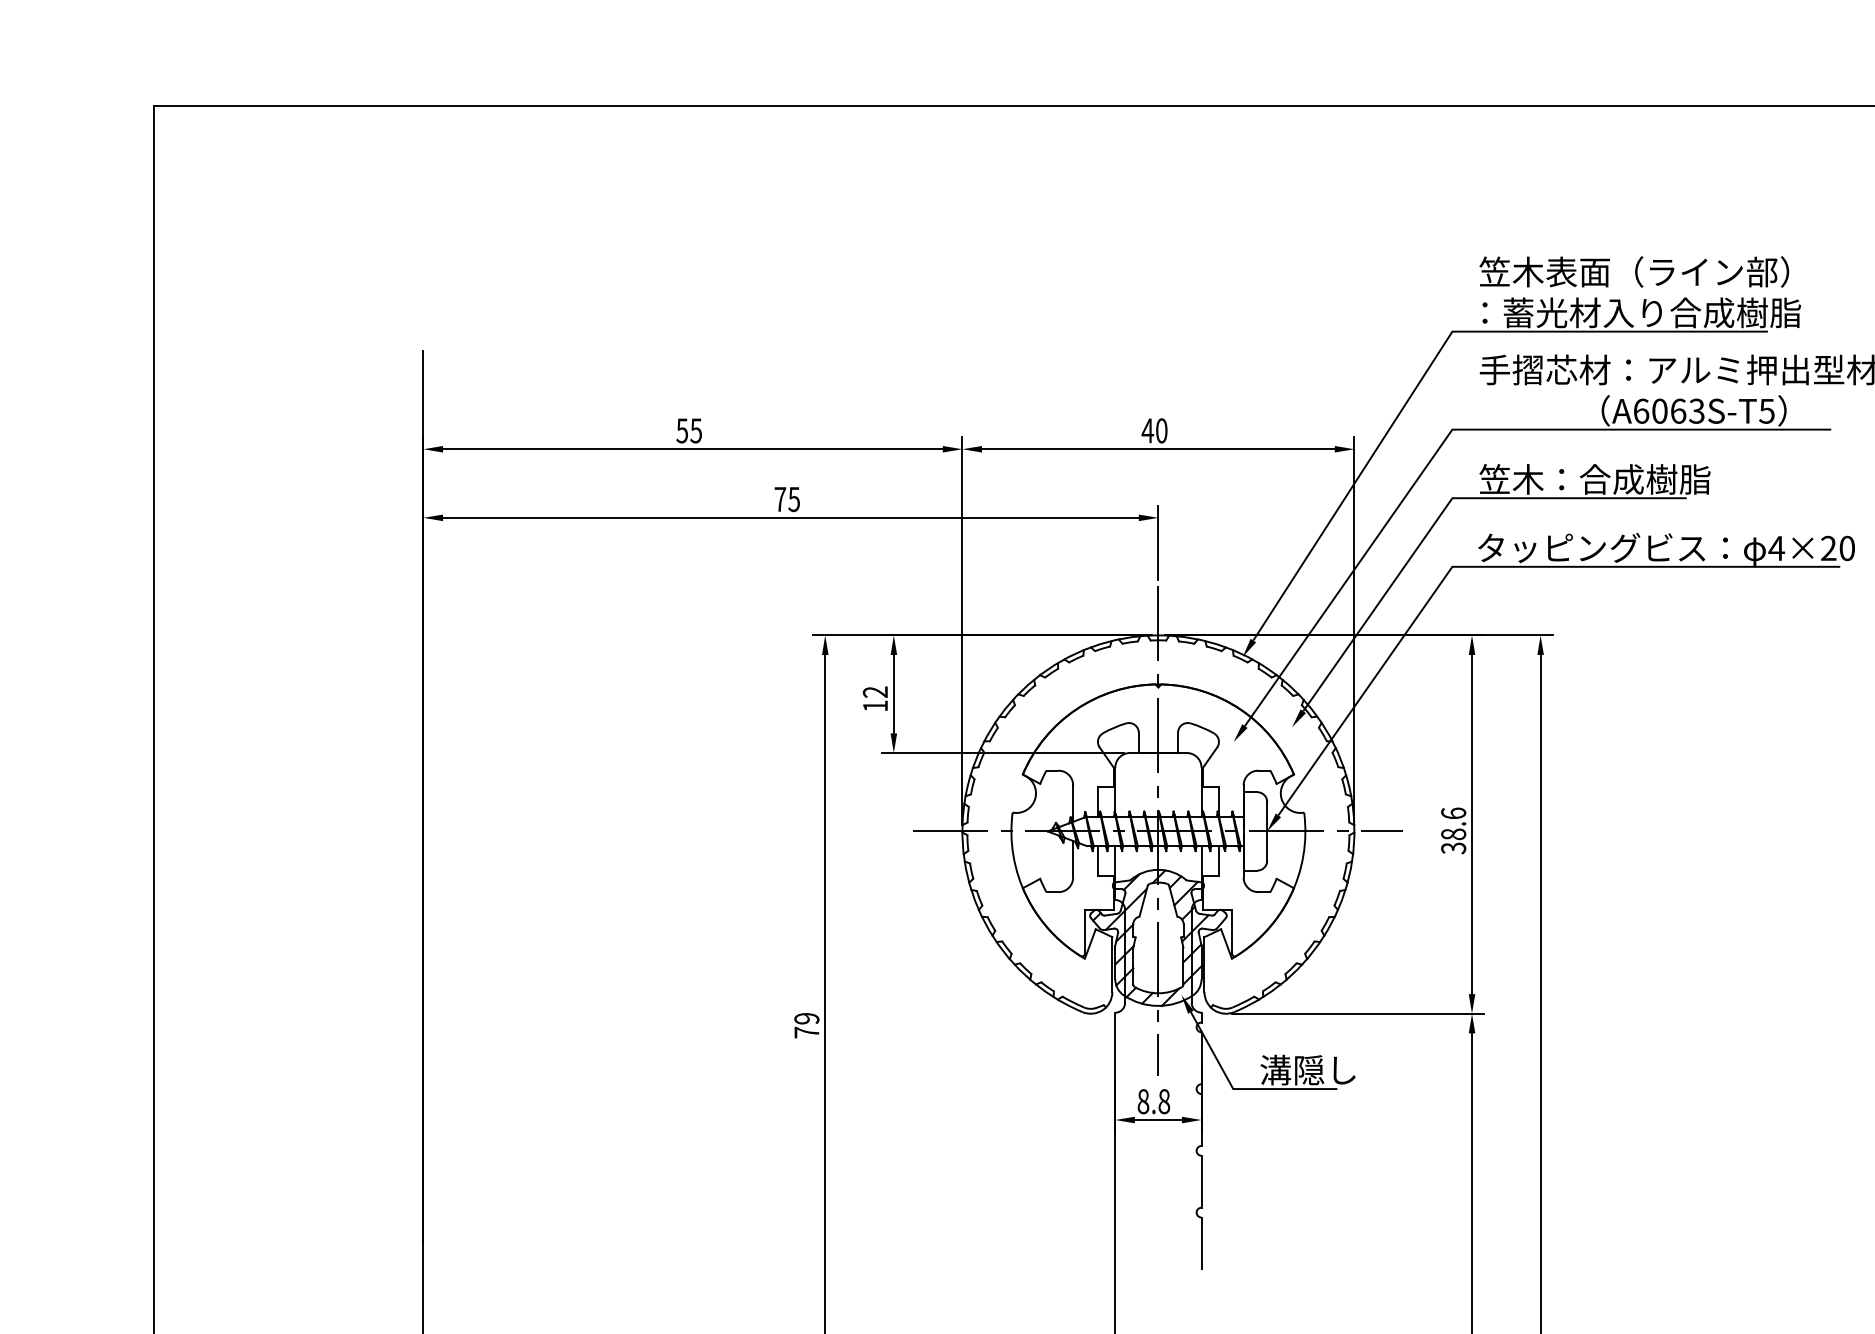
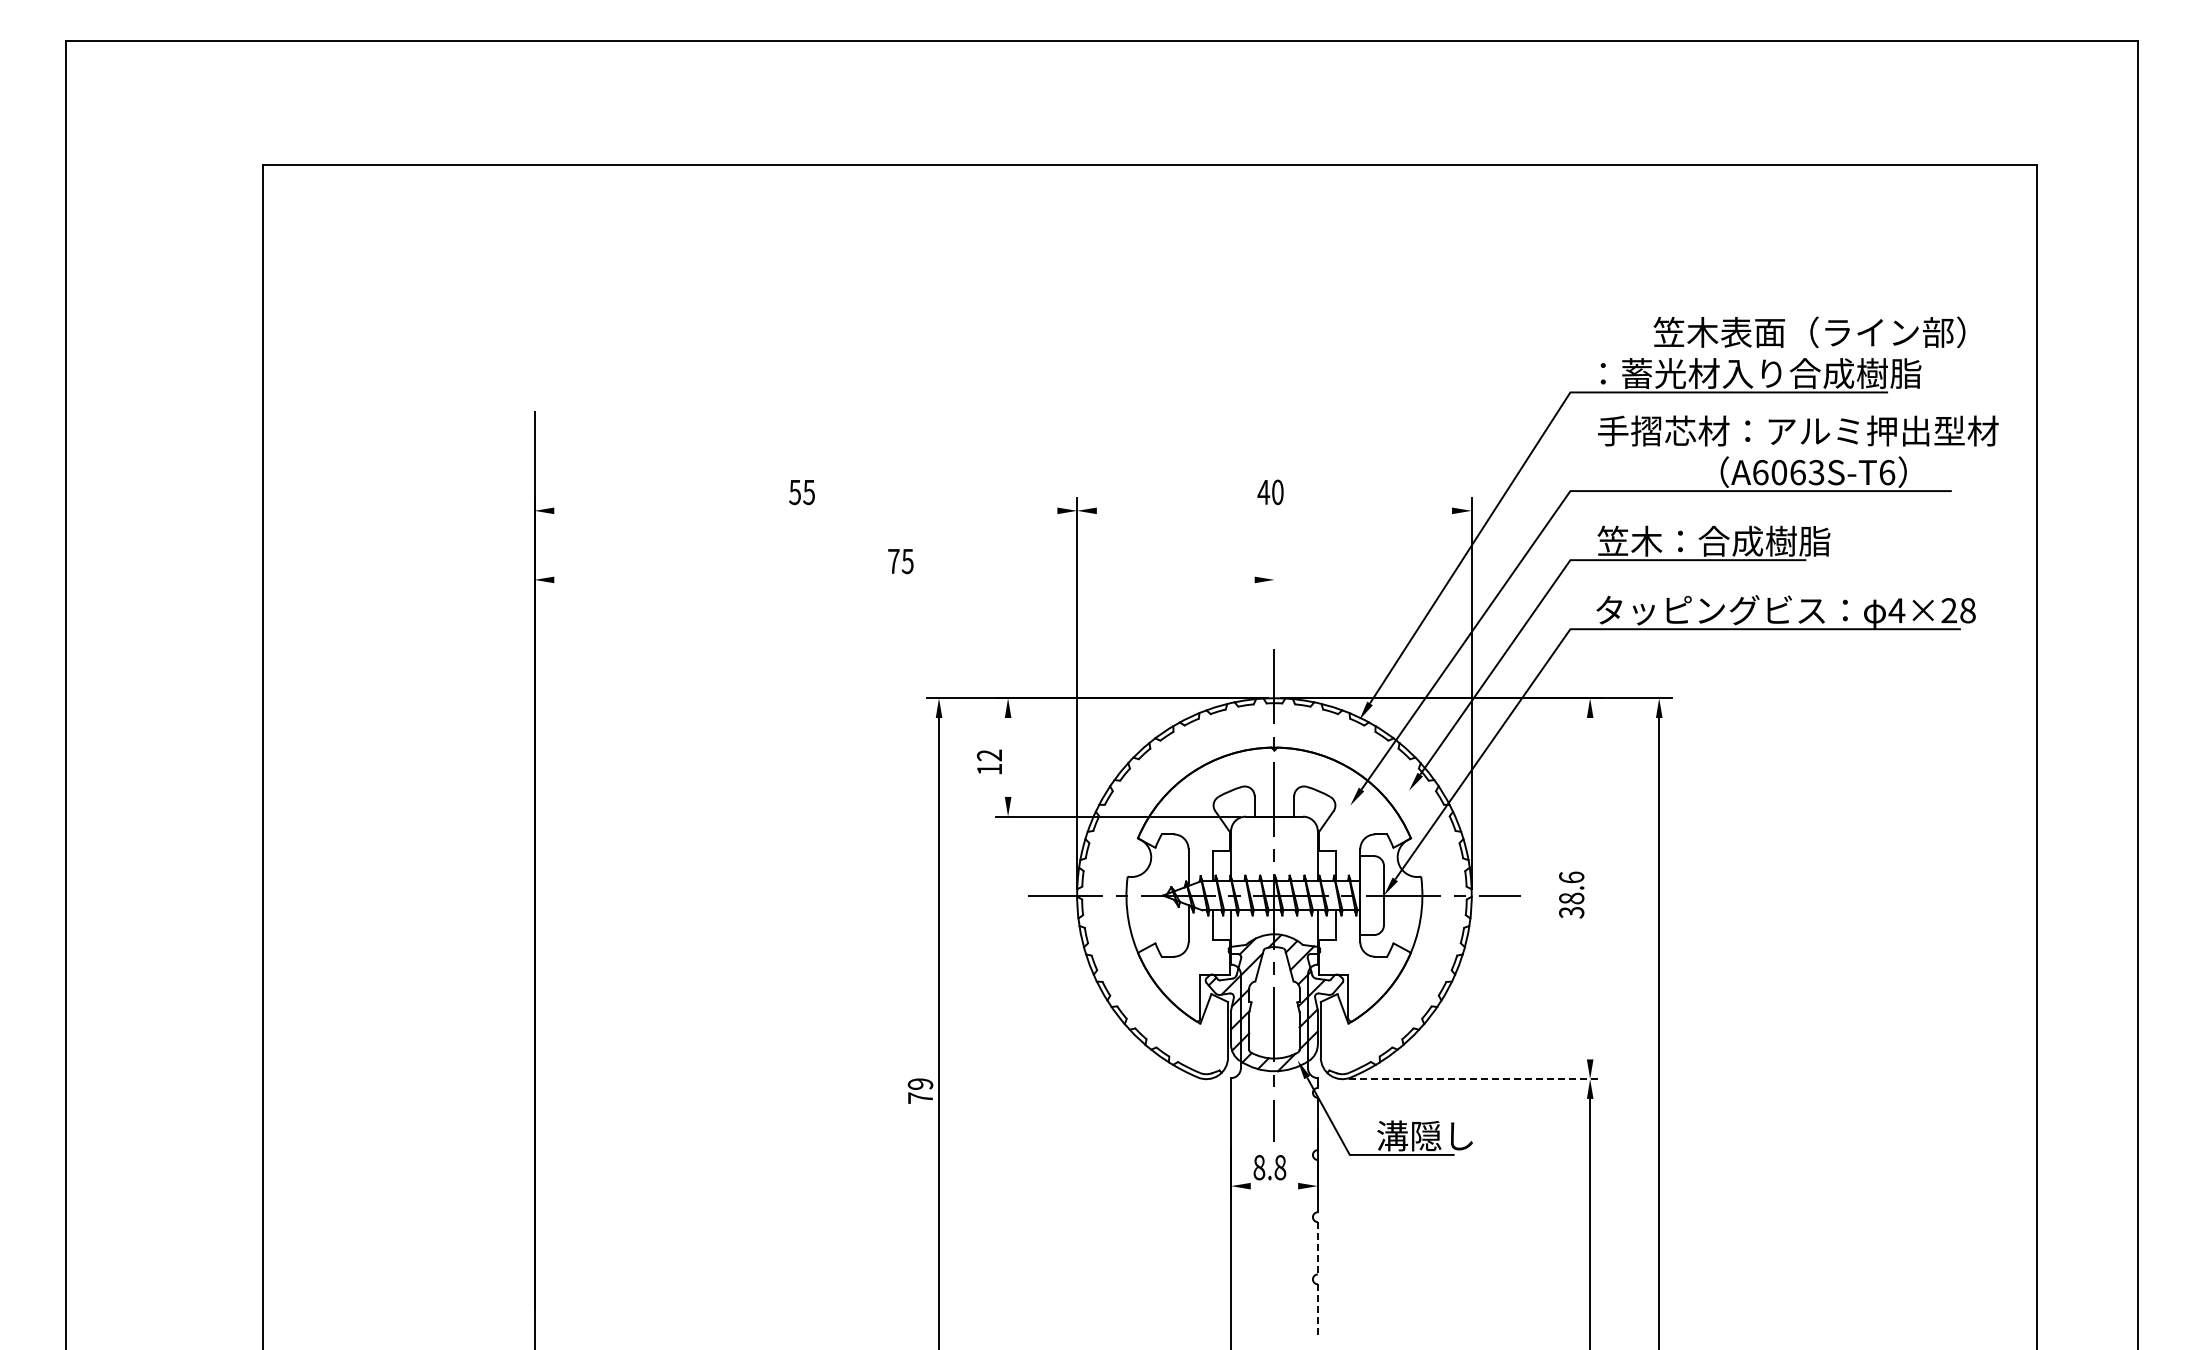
text: (1634, 272) -> (1809, 332), moved
text: (1767, 411) -> (1887, 472), A6063S-T5 -> A6063S-T6
line: (692, 448) -> (805, 510), removed
line: (1158, 448) -> (1274, 510), removed
line: (790, 517) -> (904, 579), removed
line: (1158, 542) -> (1274, 604), removed
text: (1846, 548) -> (1967, 610), 4×20 -> 4×28
line: (894, 694) -> (1008, 757), removed
line: (1472, 824) -> (1590, 888), removed
line: (1358, 1014) -> (1475, 1079), solid -> dashed
line: (1158, 1120) -> (1274, 1186), removed
line: (1201, 1181) -> (1317, 1248), solid -> dashed
line: (1201, 1243) -> (1317, 1310), solid -> dashed

